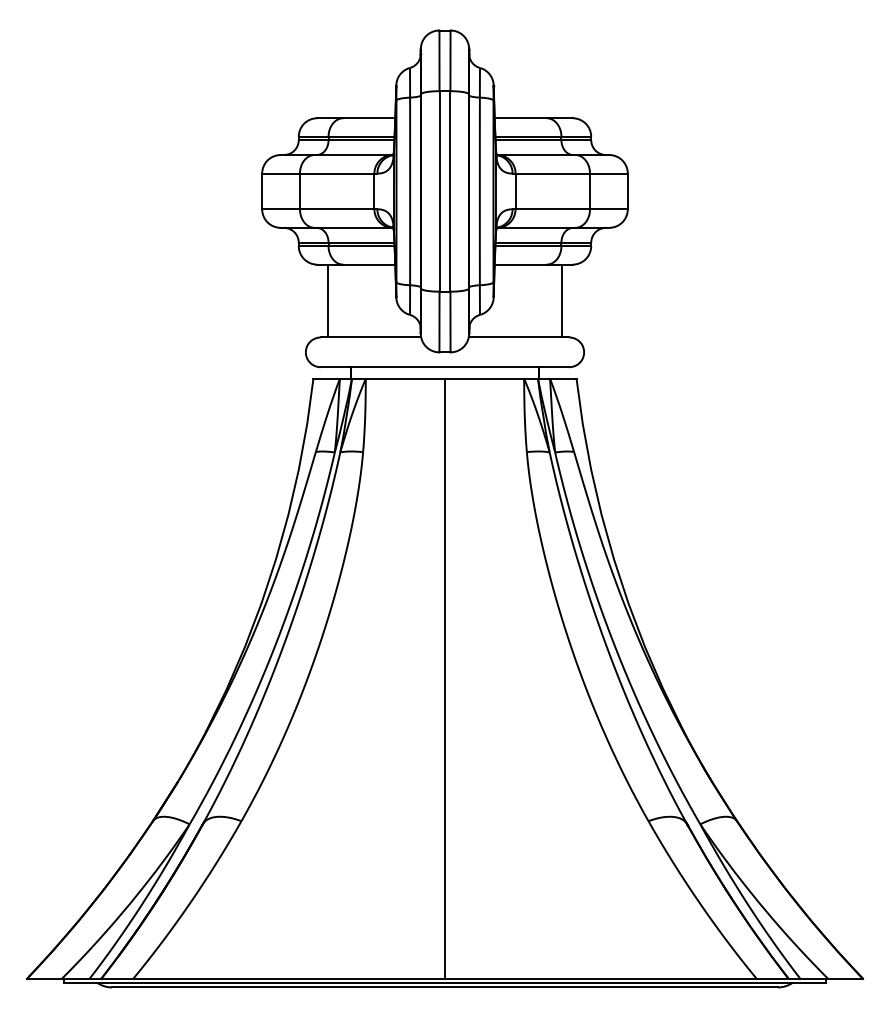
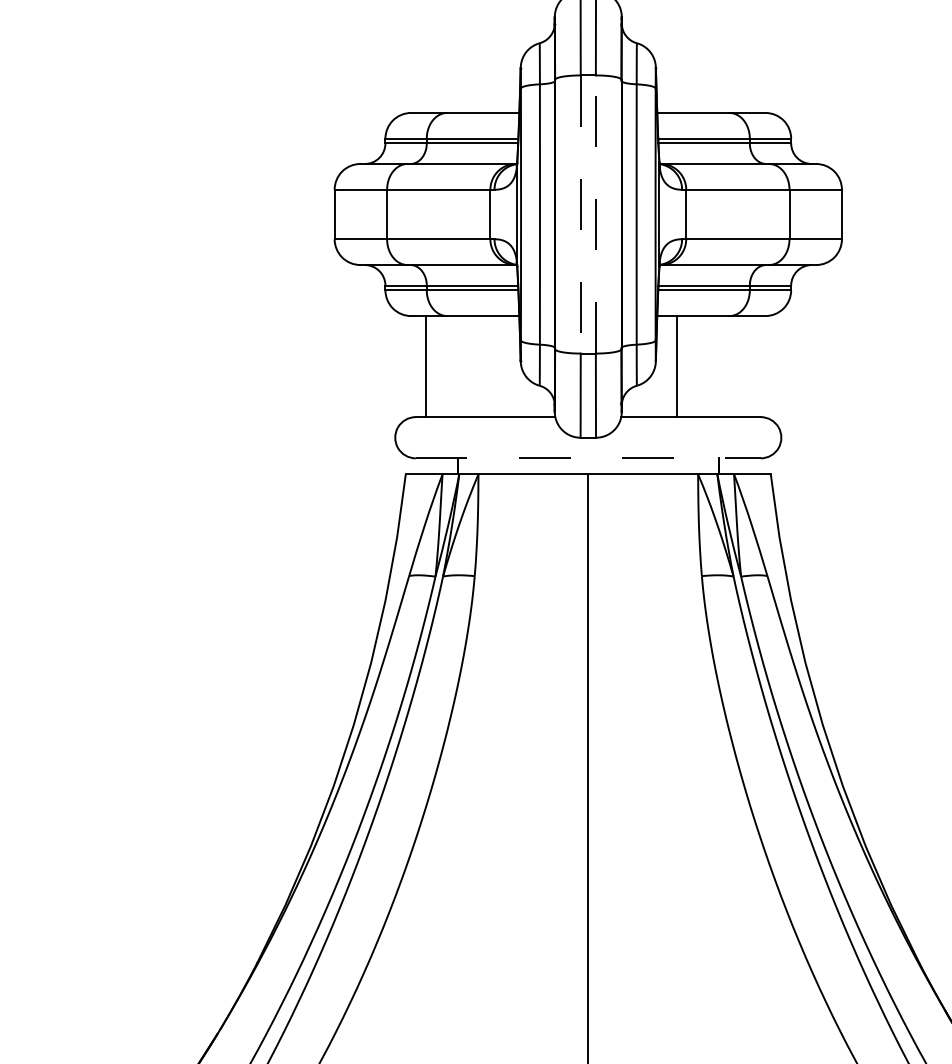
line: (450, 190) -> (595, 213), solid -> dashed
line: (439, 191) -> (580, 214), solid -> dashed
line: (562, 300) -> (677, 365), moved
line: (445, 367) -> (589, 458), solid -> dashed

